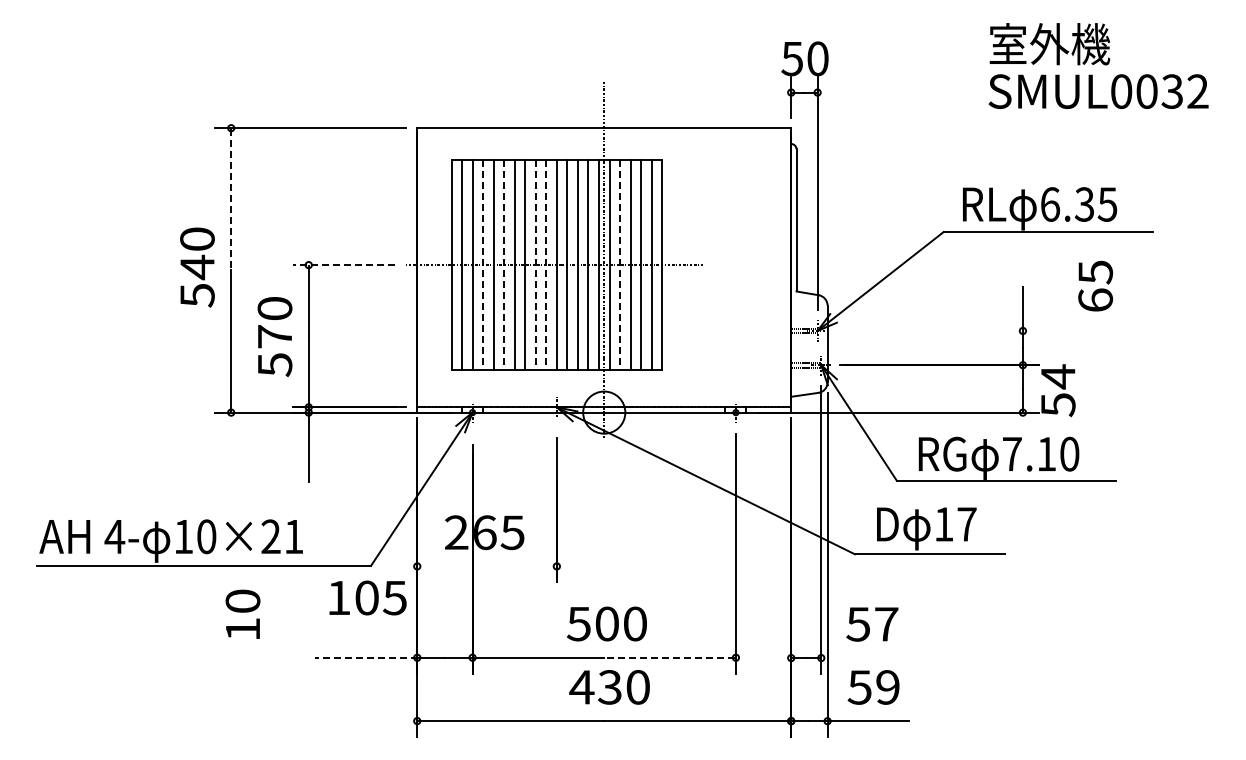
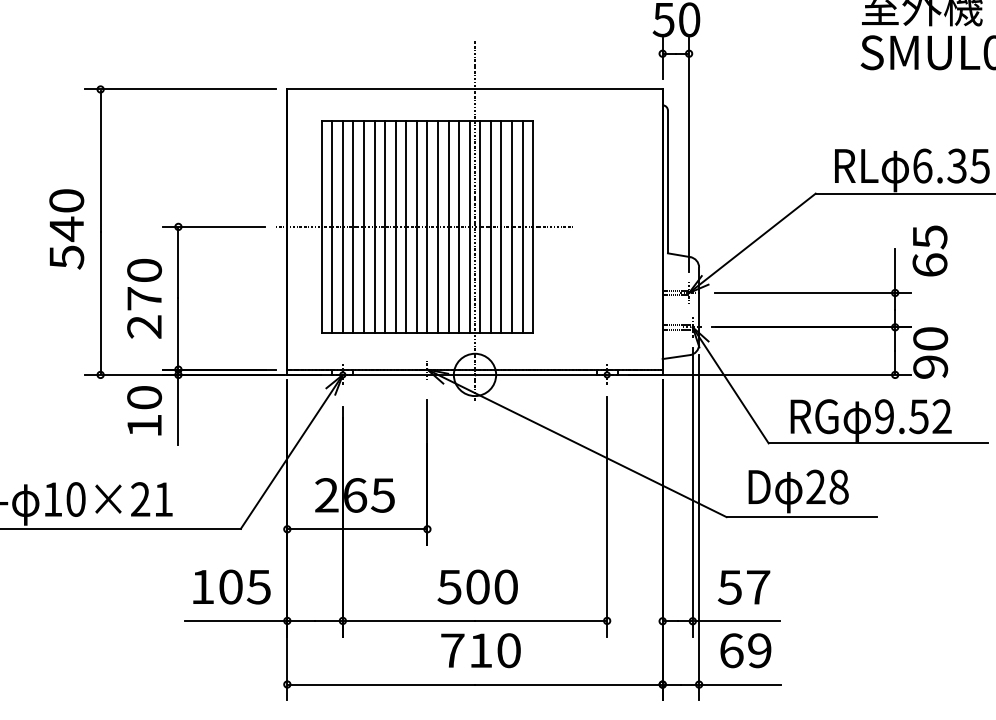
line: (231, 199) -> (100, 161), dashed -> solid
line: (343, 265) -> (213, 227), dashed -> solid
line: (483, 265) -> (353, 227), dashed -> solid
line: (504, 265) -> (374, 227), dashed -> solid
line: (535, 265) -> (405, 227), dashed -> solid
line: (546, 265) -> (417, 227), dashed -> solid
line: (620, 265) -> (491, 227), dashed -> solid
text: (1095, 285) -> (929, 250), moved
line: (940, 330) -> (812, 292), added
text: (274, 365) -> (144, 327), 570 -> 270
text: (1057, 390) -> (929, 352), 54 -> 90
text: (1040, 453) -> (912, 415), 7.10 -> 9.52
text: (955, 524) -> (827, 487), 17 -> 28
line: (486, 566) -> (356, 529), added
text: (367, 597) -> (231, 586), moved
text: (242, 613) -> (144, 409), moved
line: (366, 657) -> (236, 620), dashed -> solid
line: (669, 657) -> (540, 620), dashed -> solid
line: (865, 658) -> (737, 621), added
text: (595, 687) -> (466, 650), 430 -> 710
text: (859, 687) -> (731, 650), 59 -> 69

